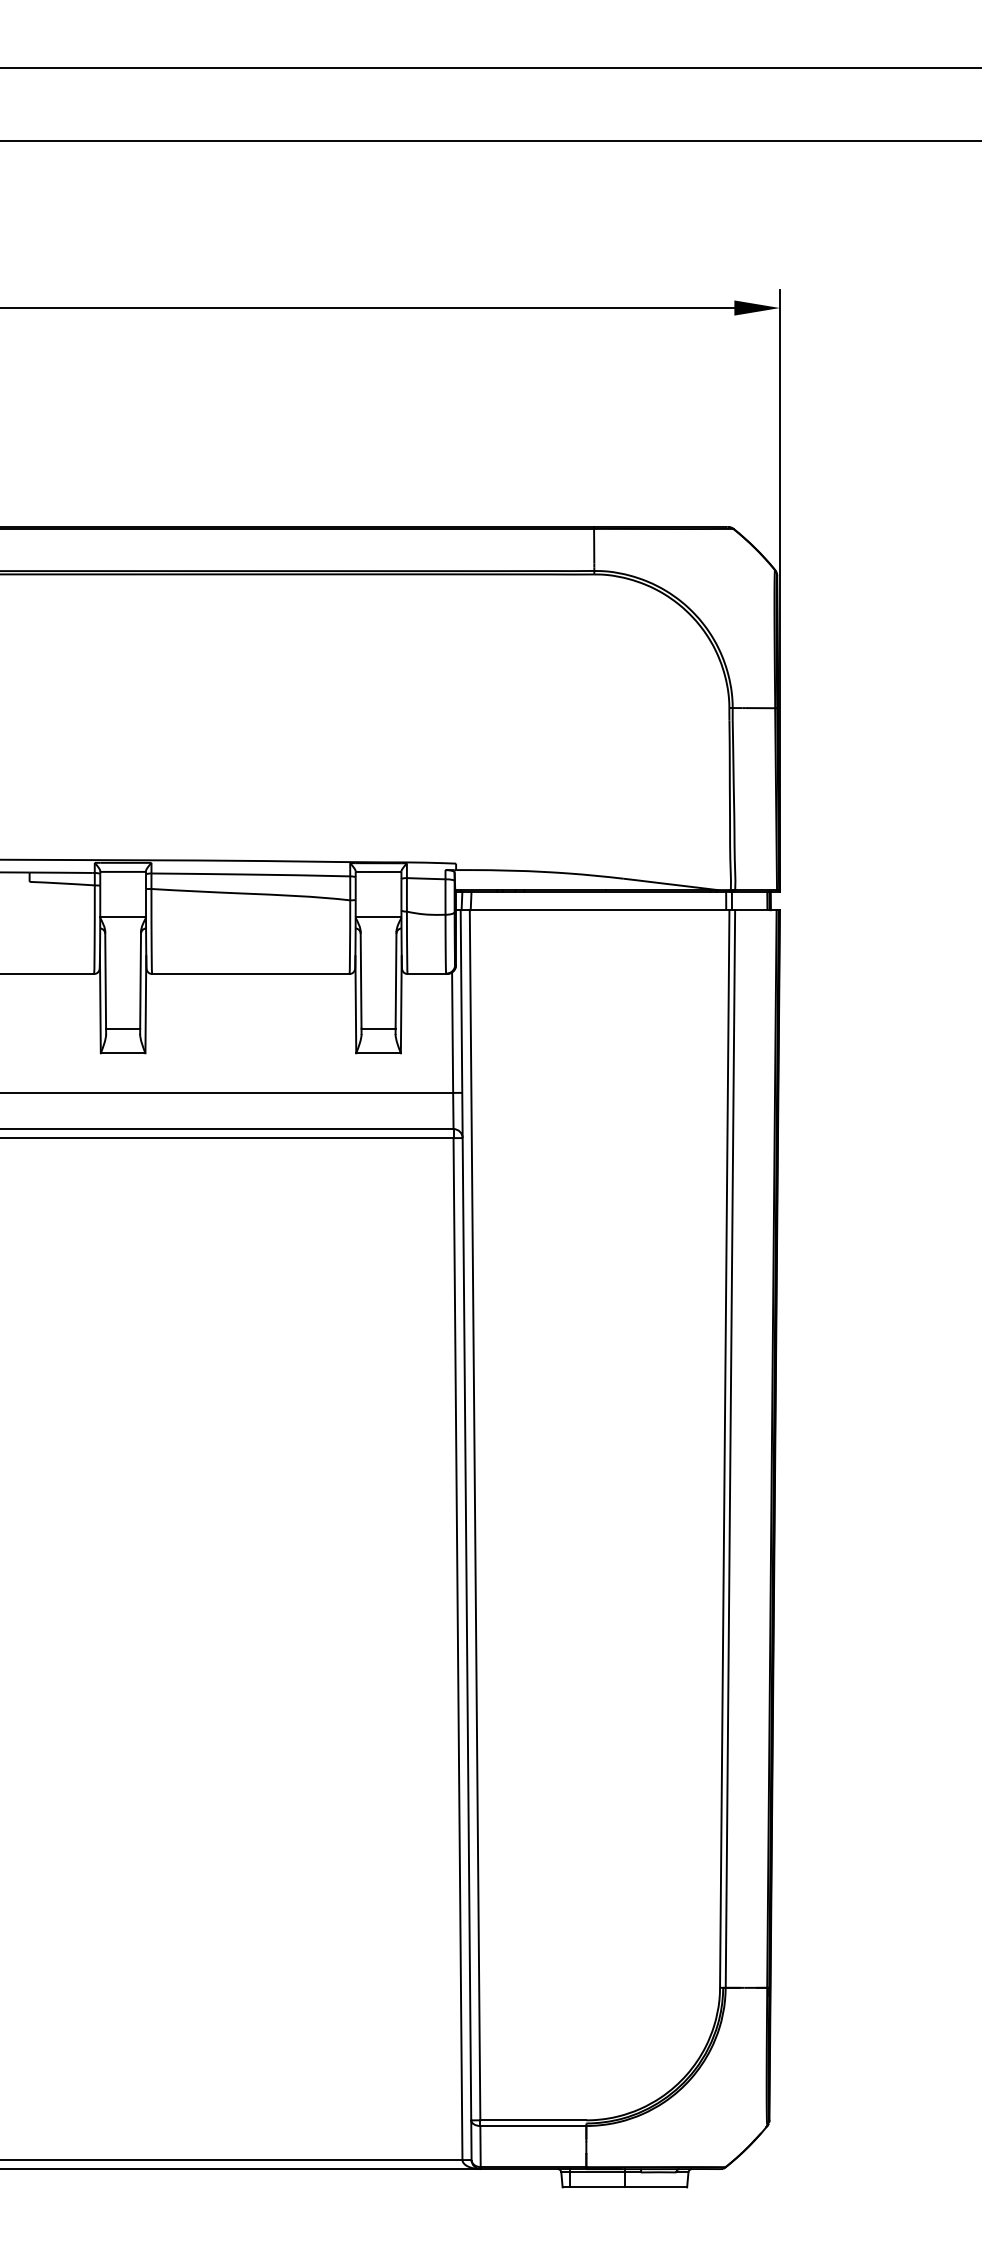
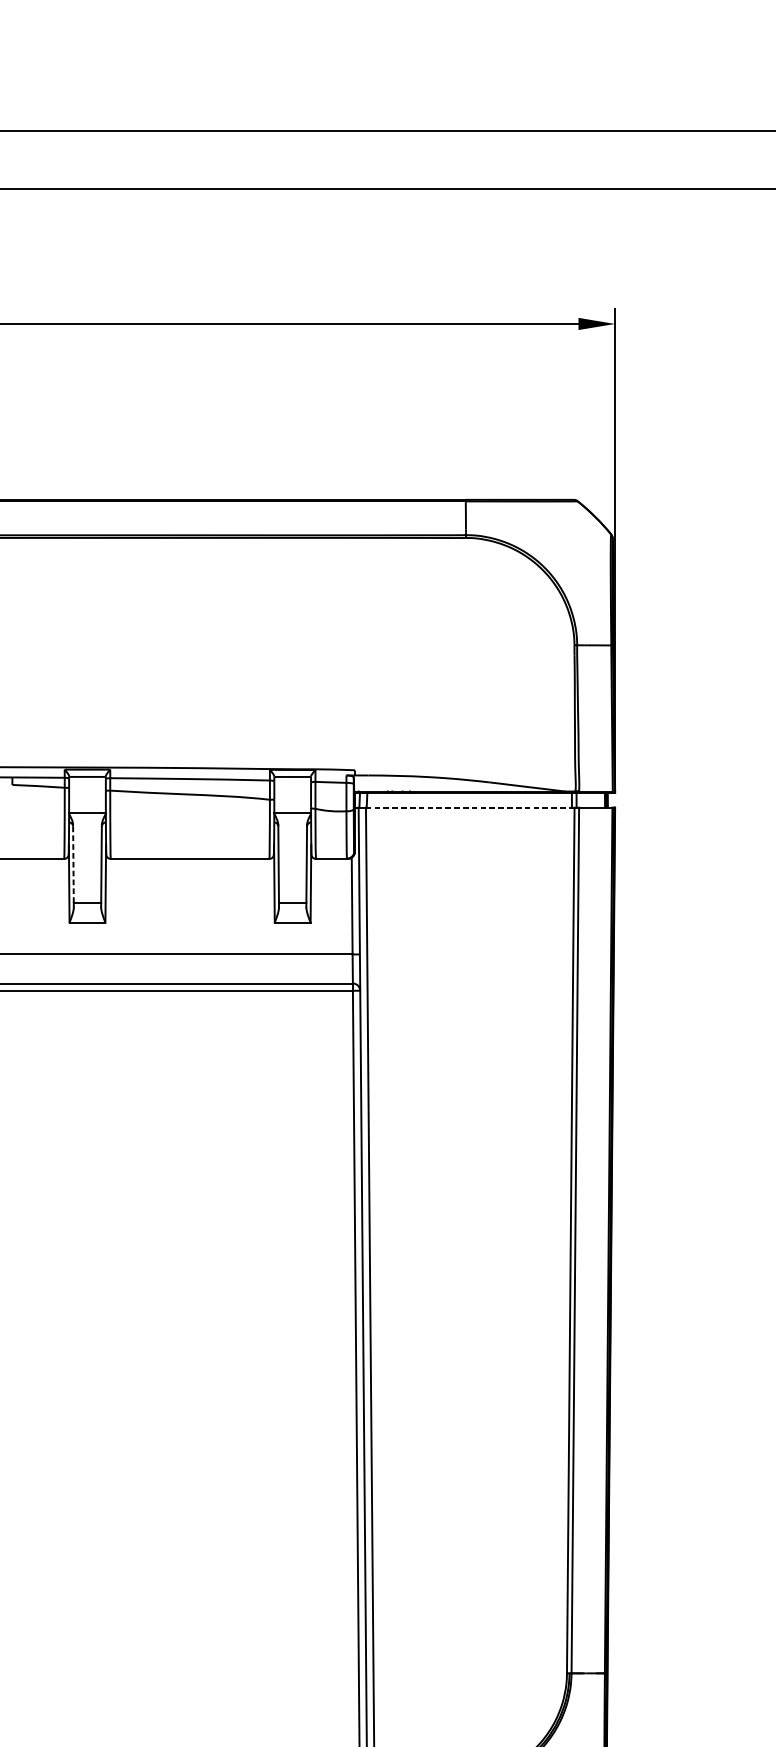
line: (599, 910) -> (470, 807), solid -> dashed
line: (105, 979) -> (73, 863), solid -> dashed

